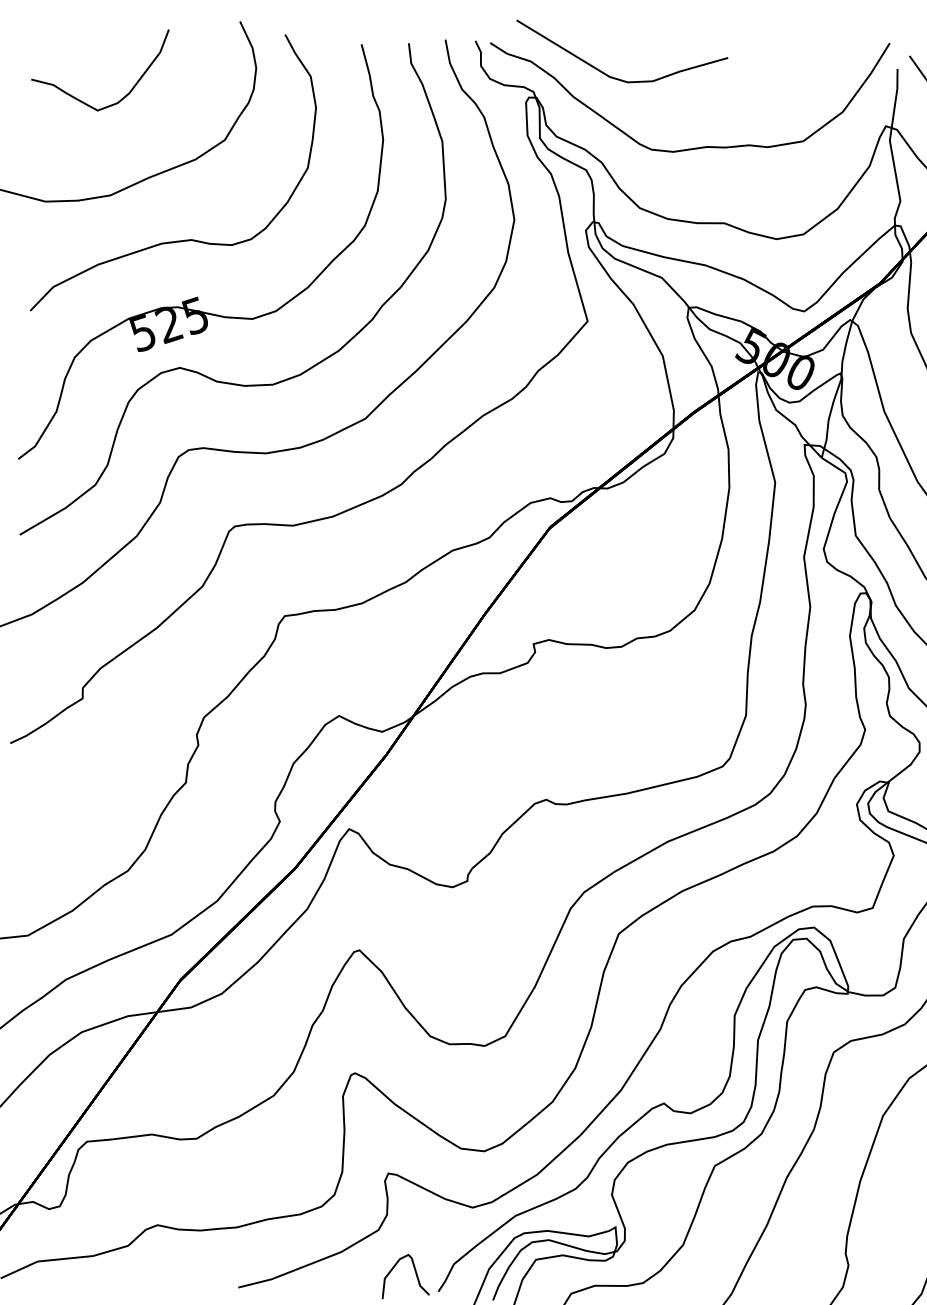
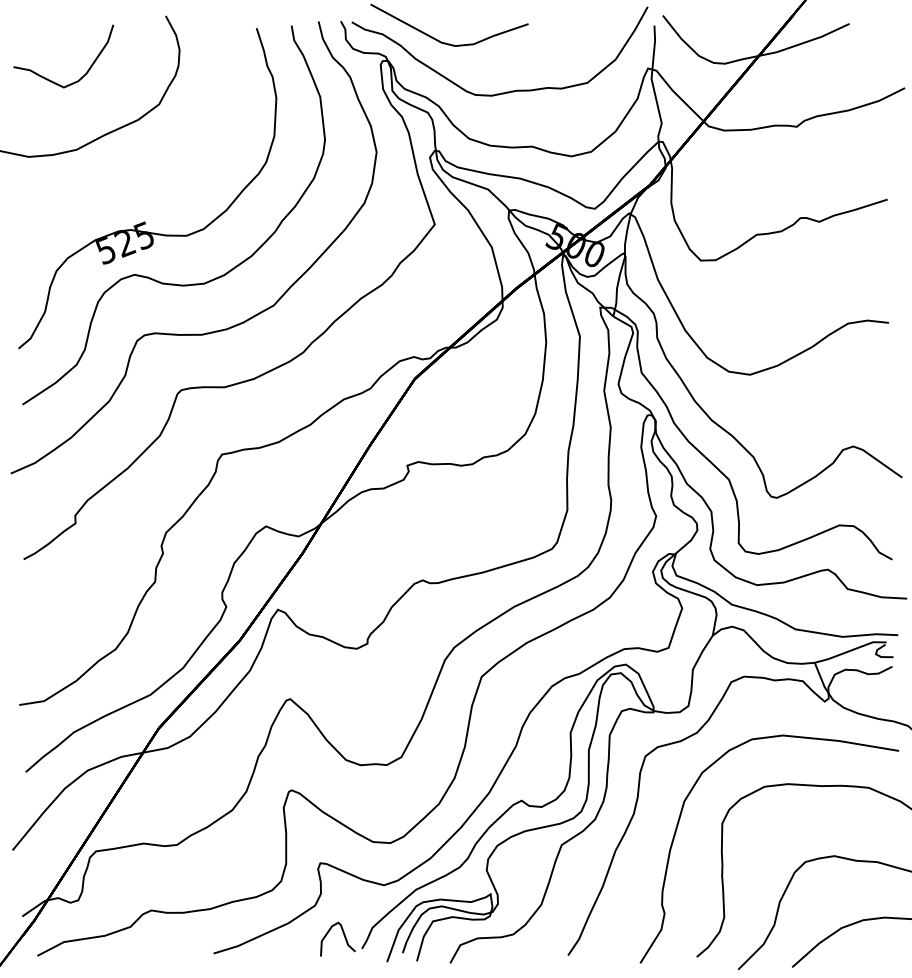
curve: (183, 239) -> (132, 179), removed

